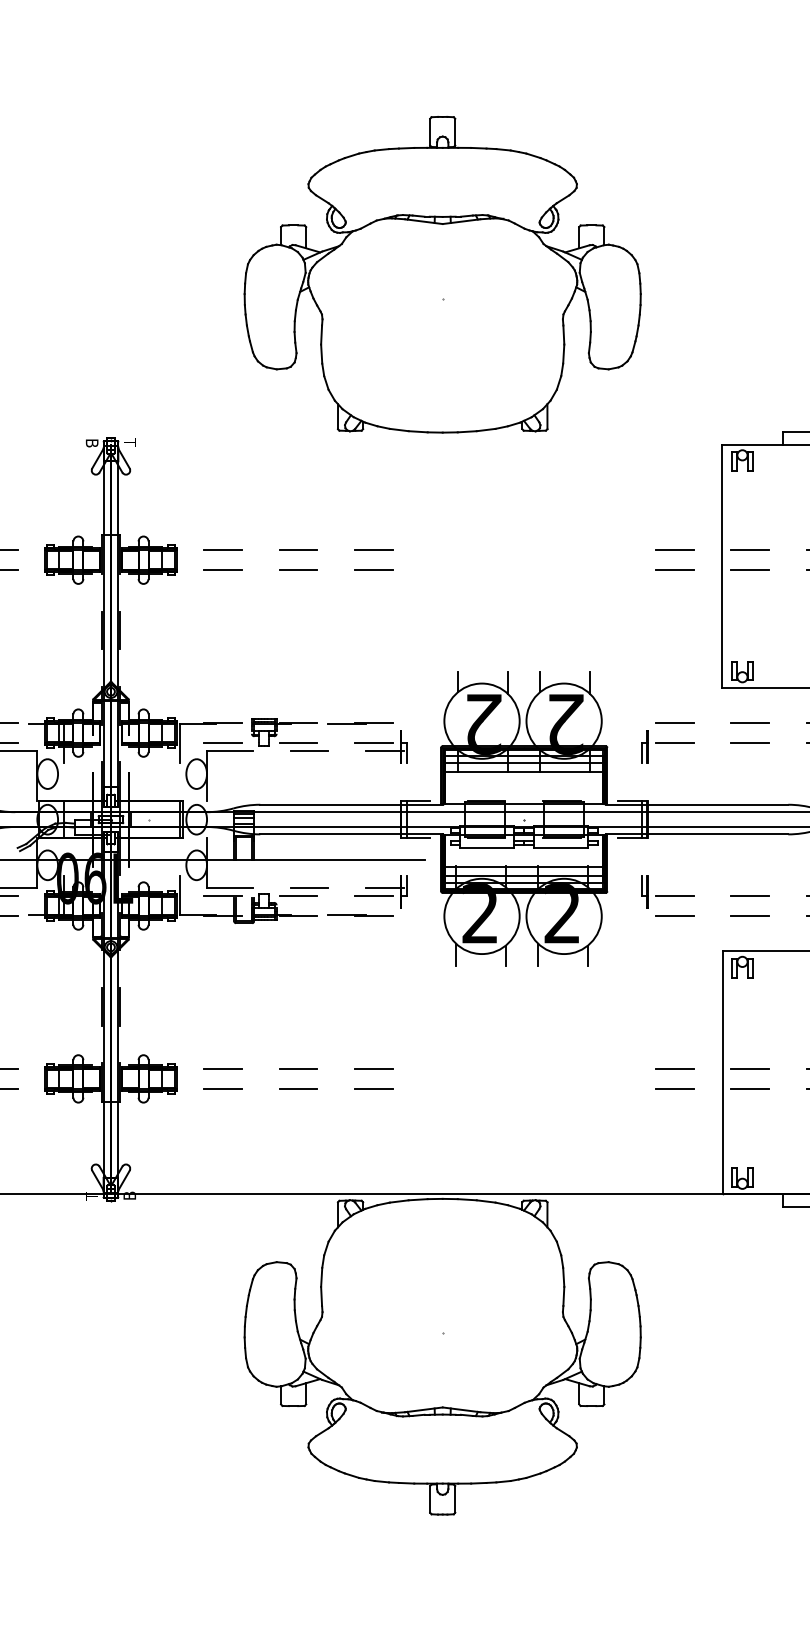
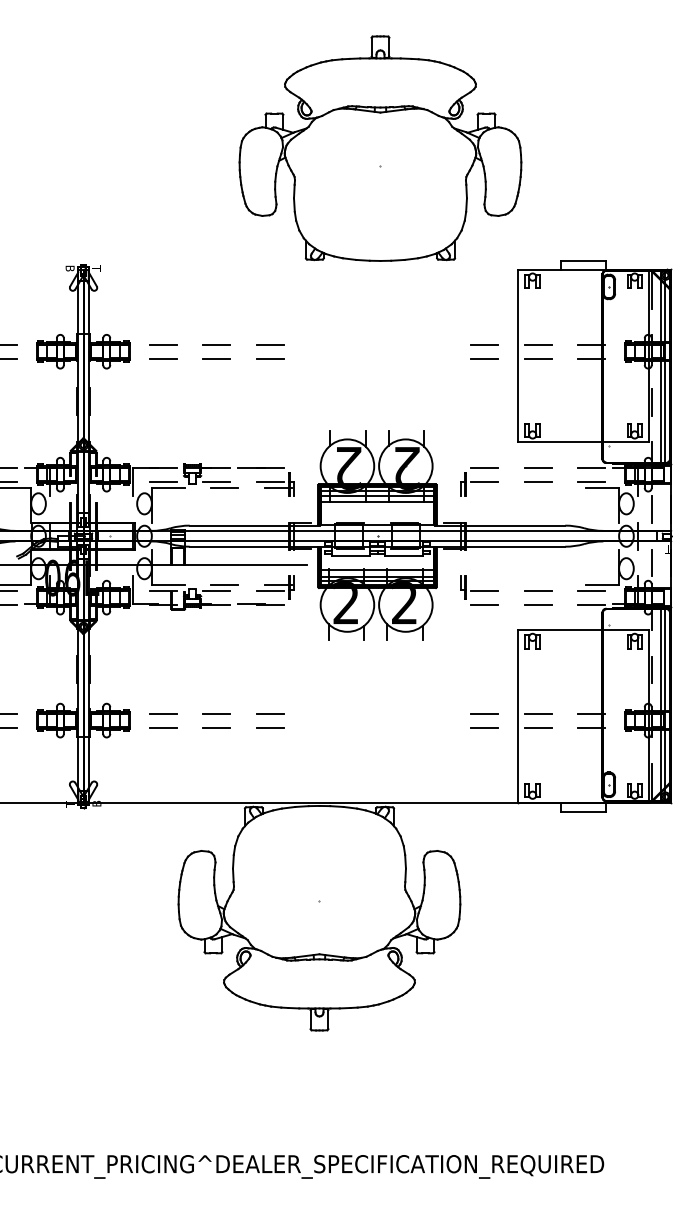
part: (442, 274) -> (380, 148), moved

